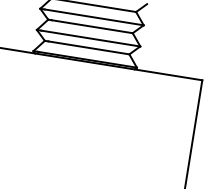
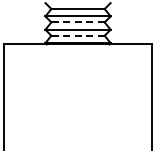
line: (92, 27) -> (79, 22), solid -> dashed
line: (89, 47) -> (79, 35), solid -> dashed

